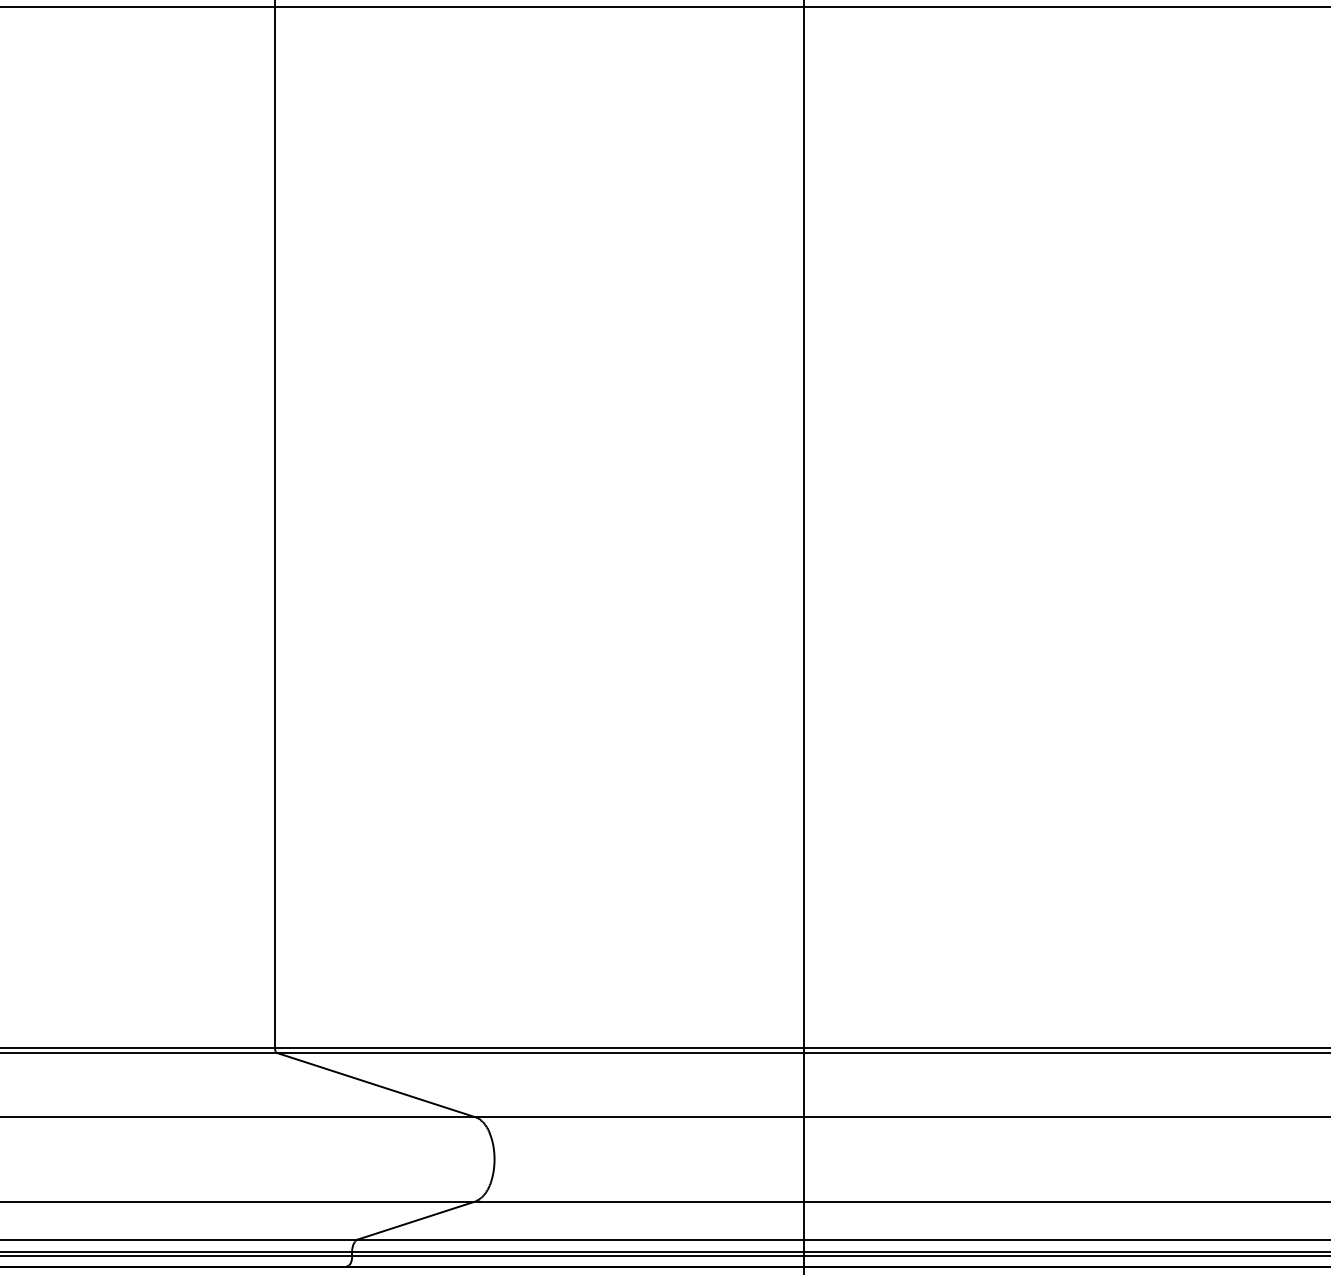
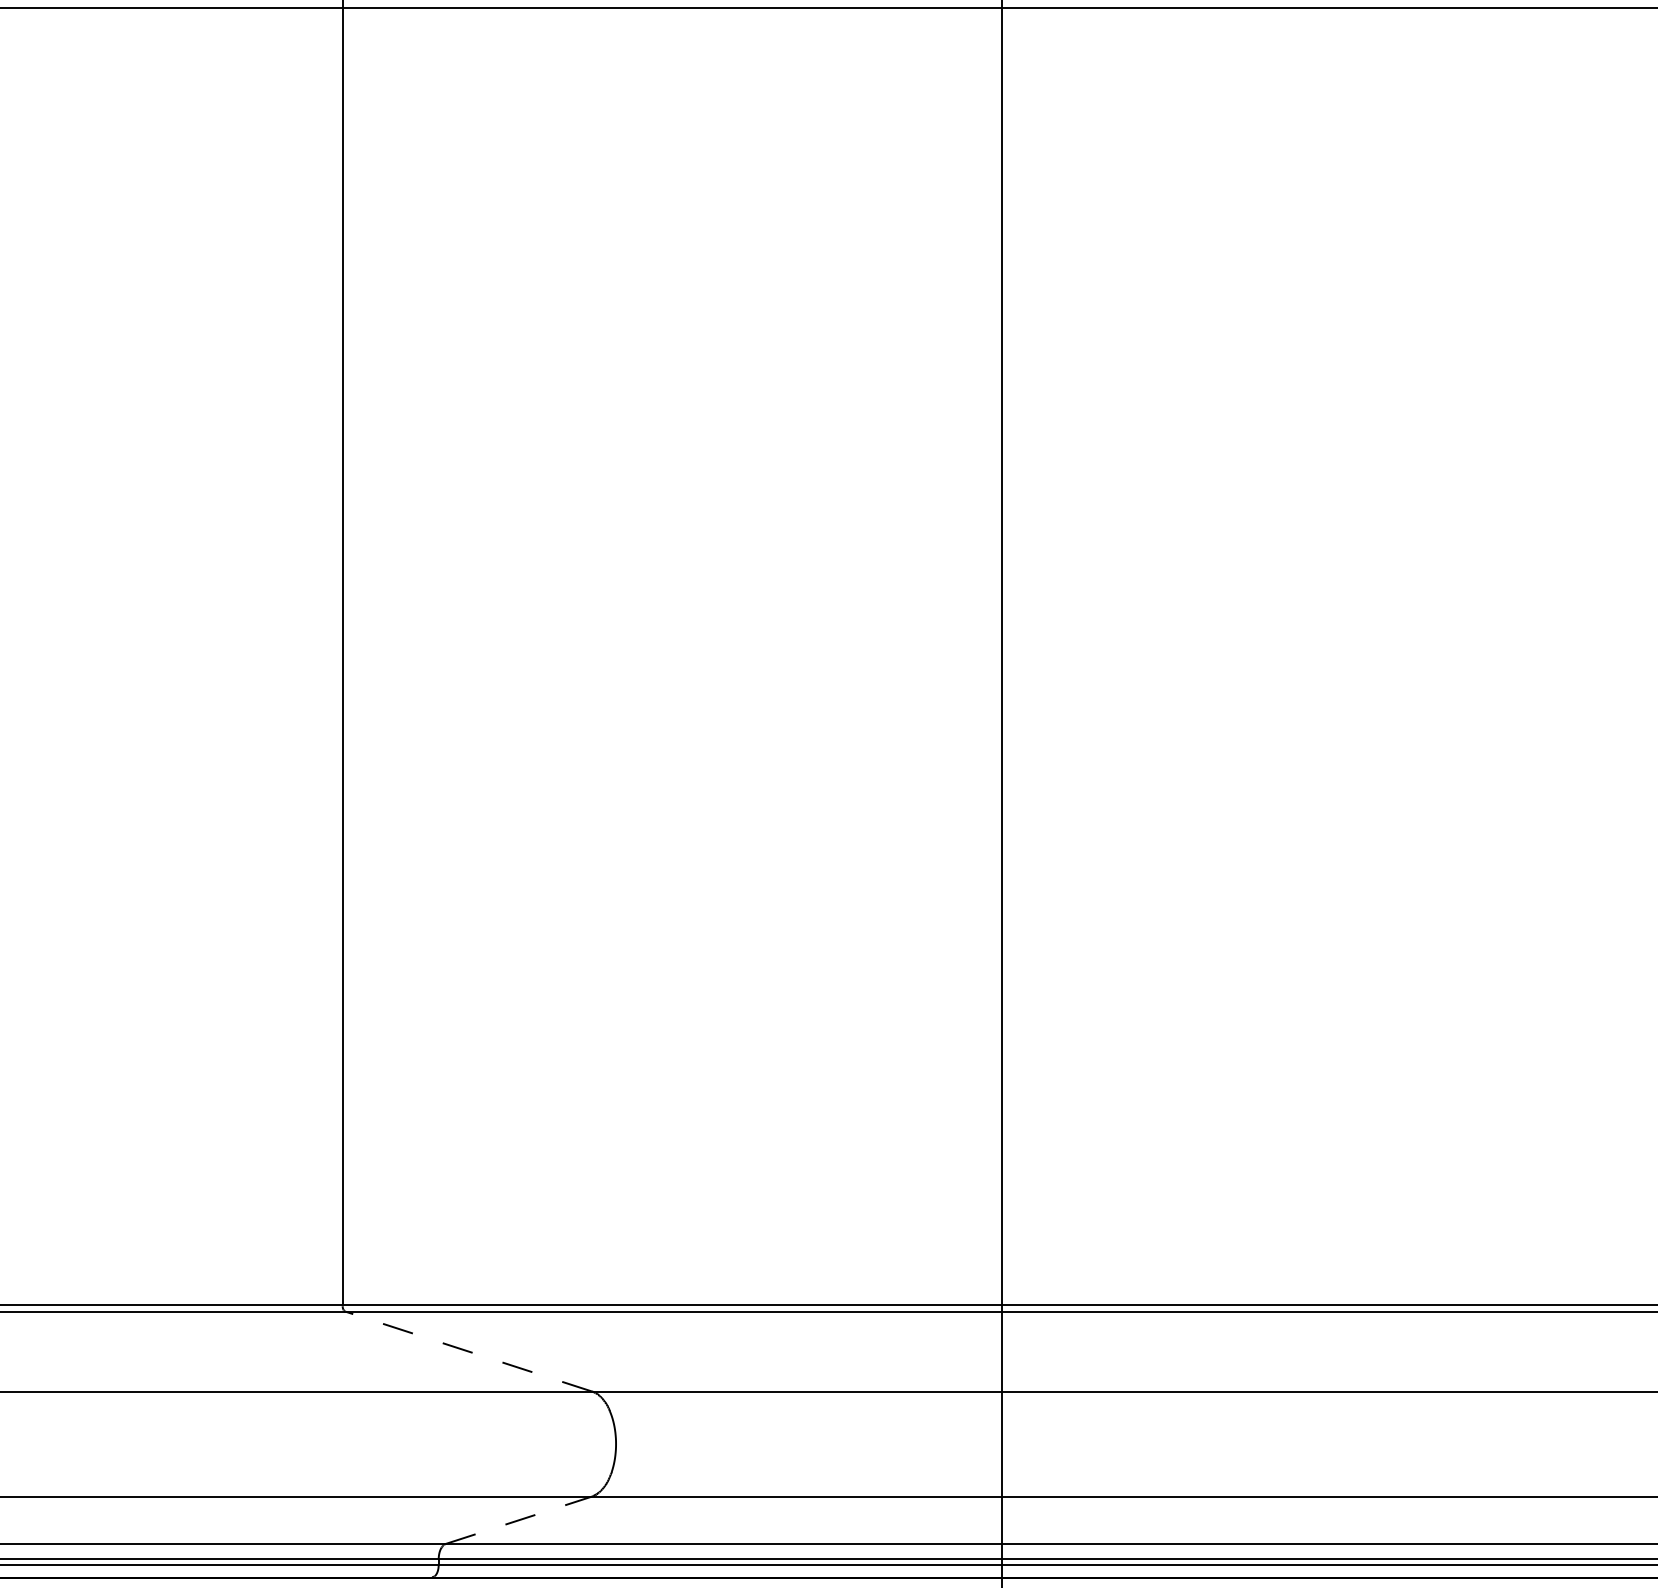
line: (375, 1084) -> (467, 1350), solid -> dashed
line: (416, 1220) -> (518, 1520), solid -> dashed

